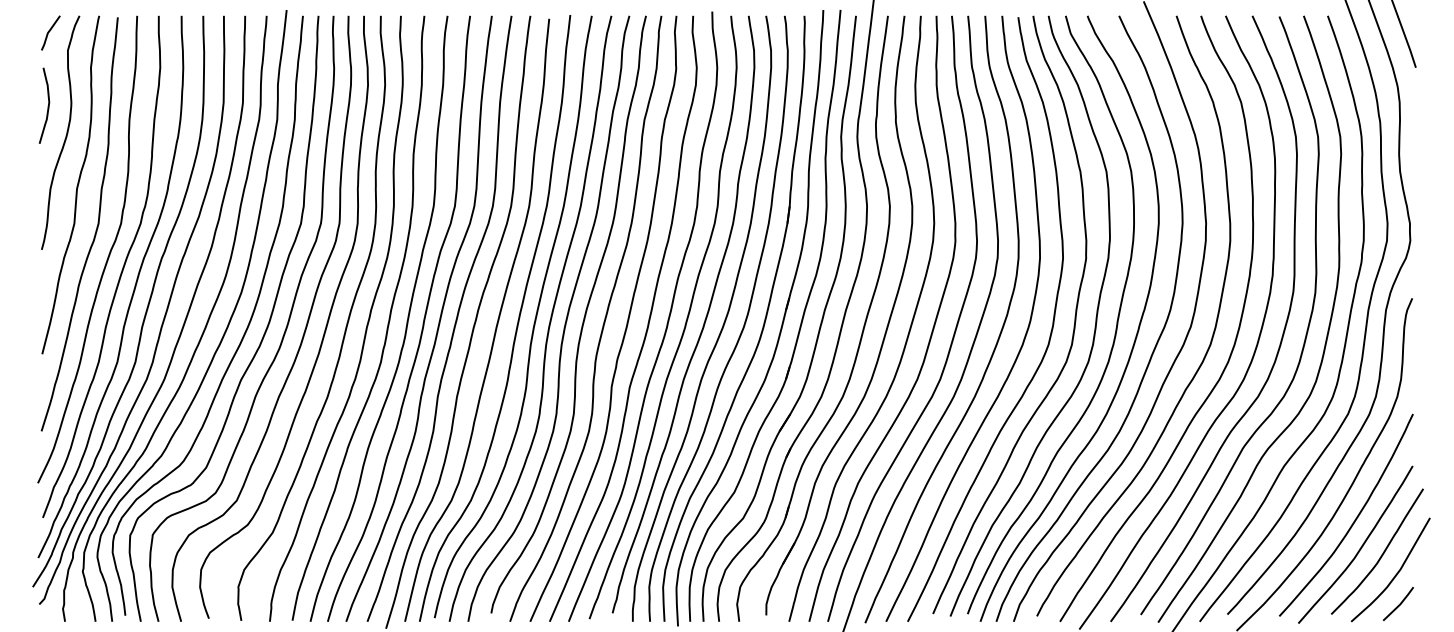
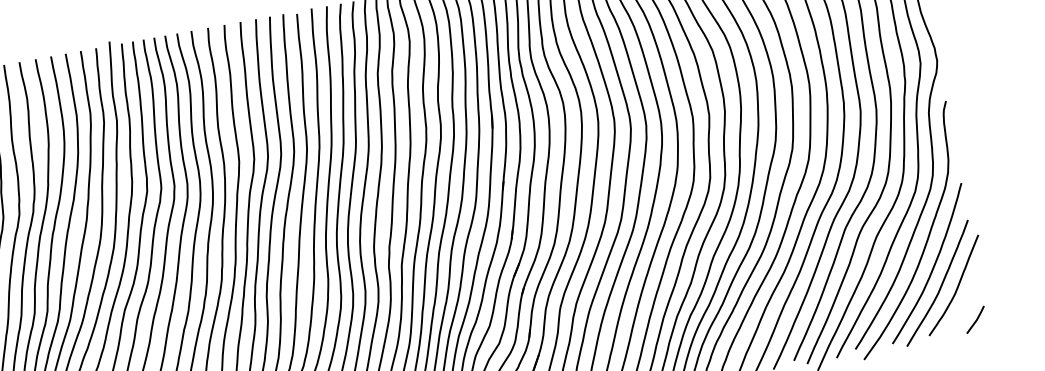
curve: (1395, 574) -> (969, 299), removed

